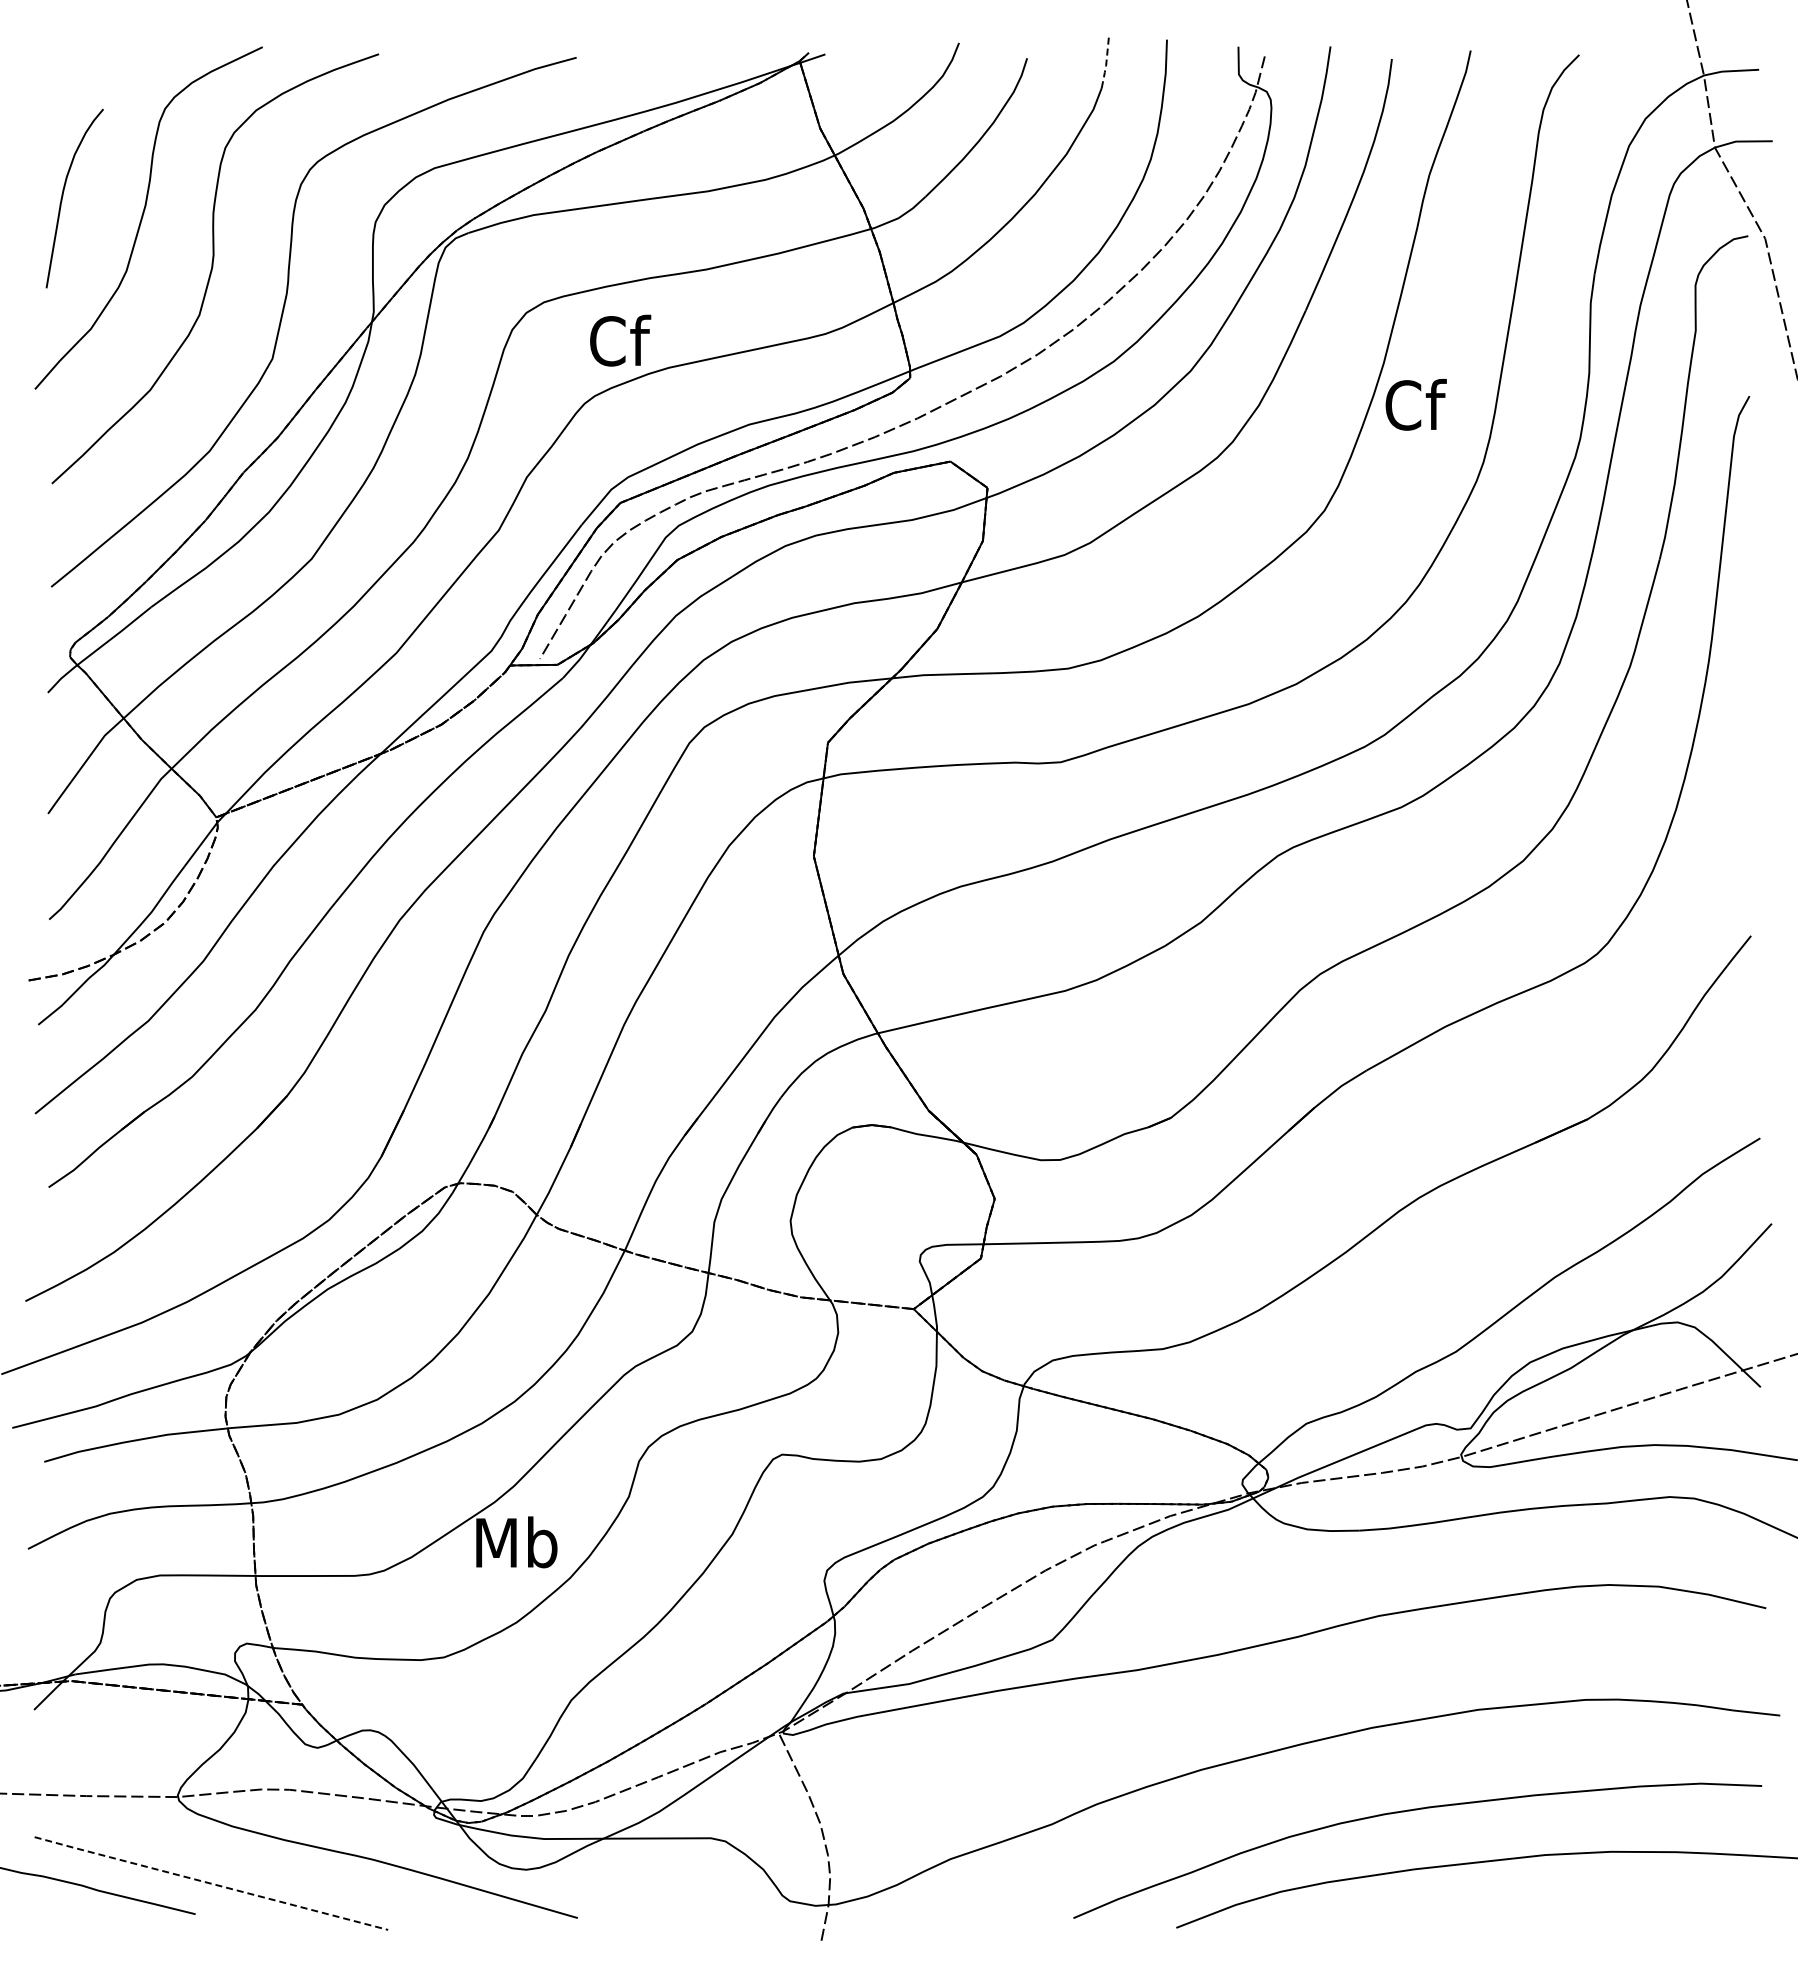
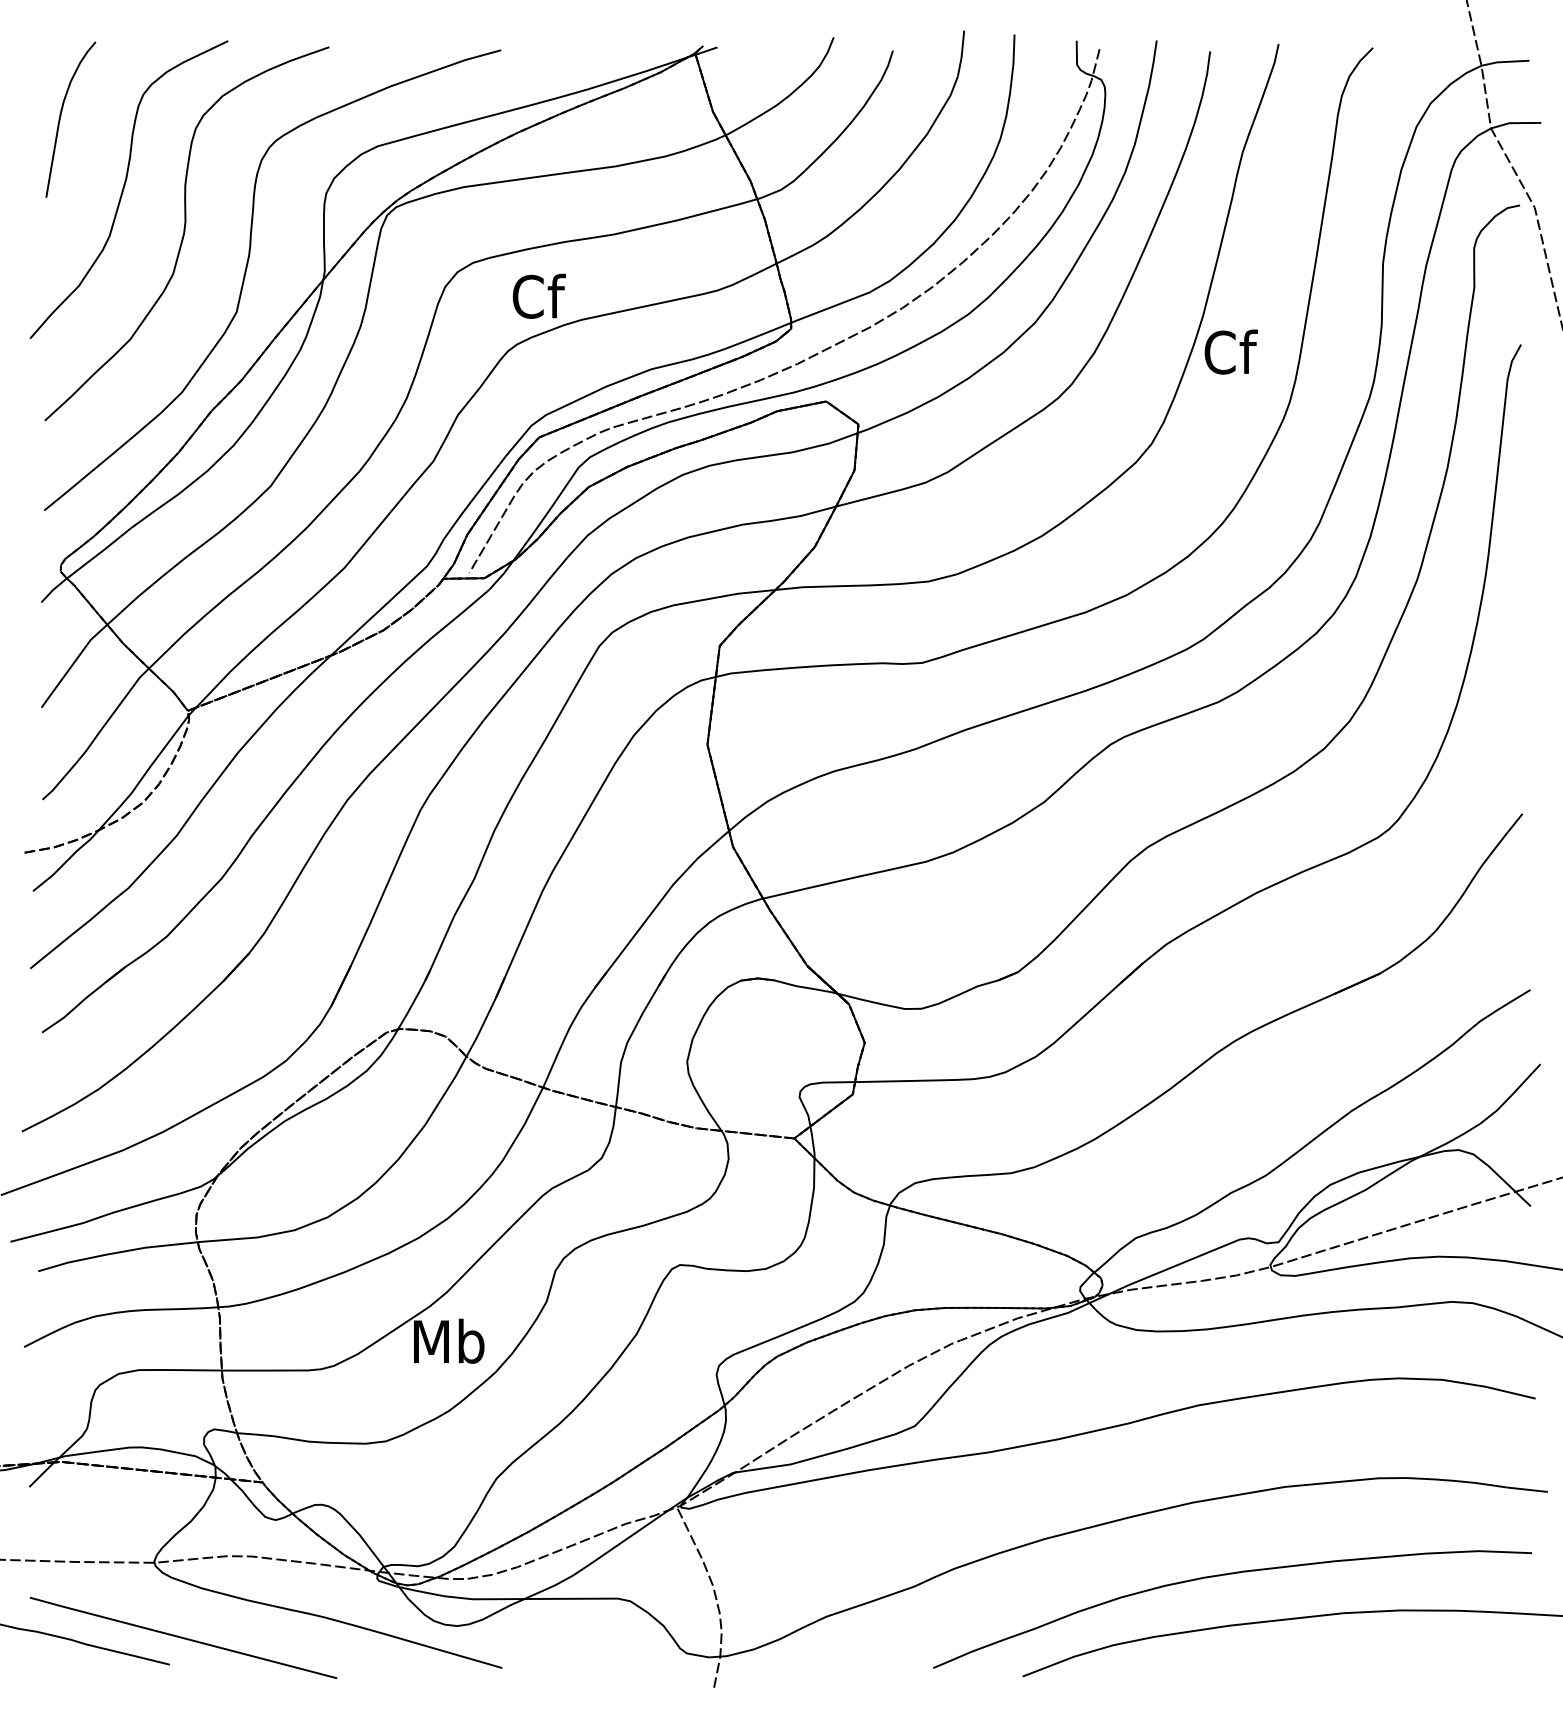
line: (1106, 62) -> (961, 54), dashed -> solid
curve: (63, 196) -> (61, 117), moved
line: (210, 1883) -> (182, 1637), dashed -> solid

